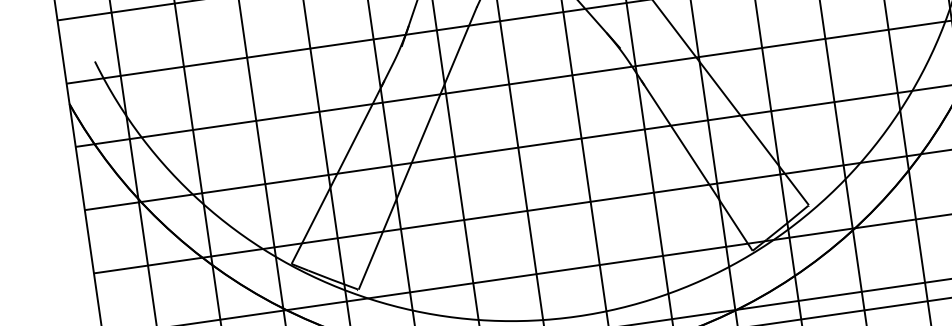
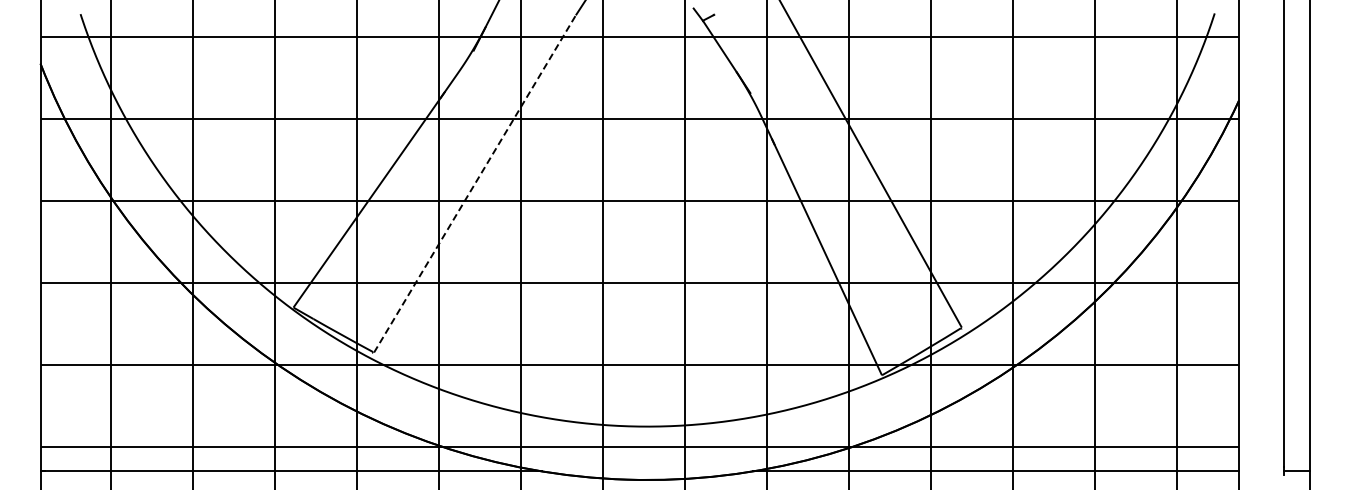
line: (418, 148) -> (475, 183), solid -> dashed

